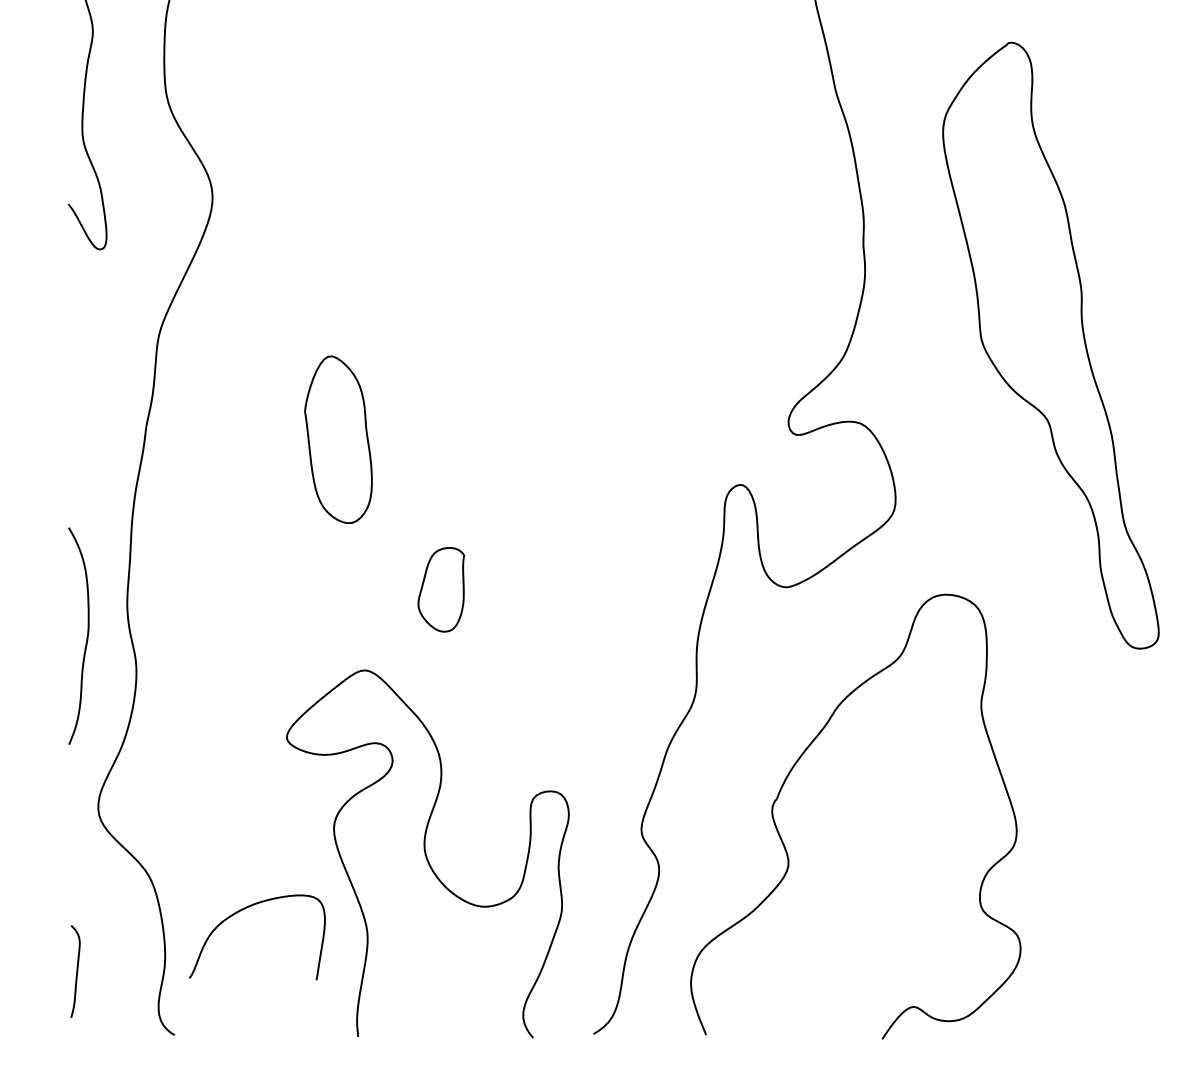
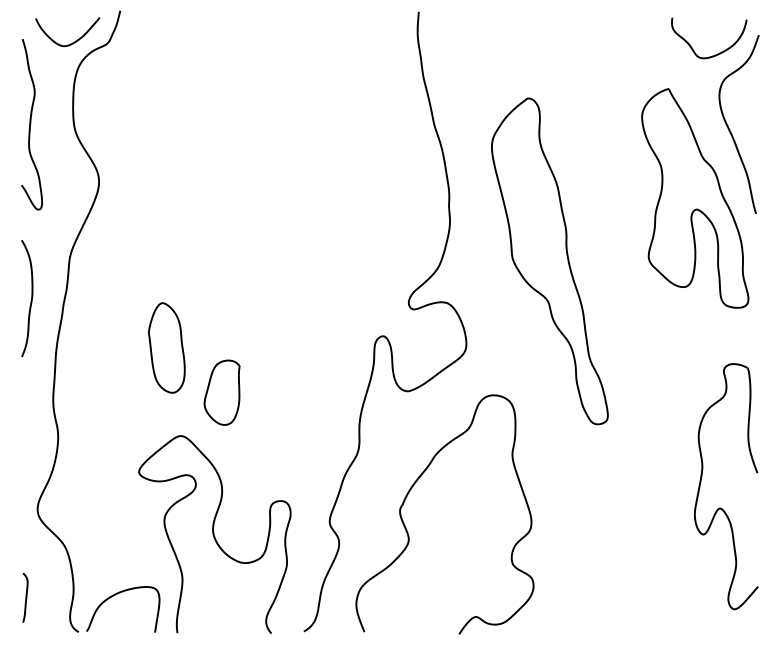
part: (337, 438) -> (166, 347), moved
part: (440, 589) -> (221, 392), size x1.43
curve: (84, 639) -> (30, 300), moved
curve: (243, 911) -> (115, 595), moved

